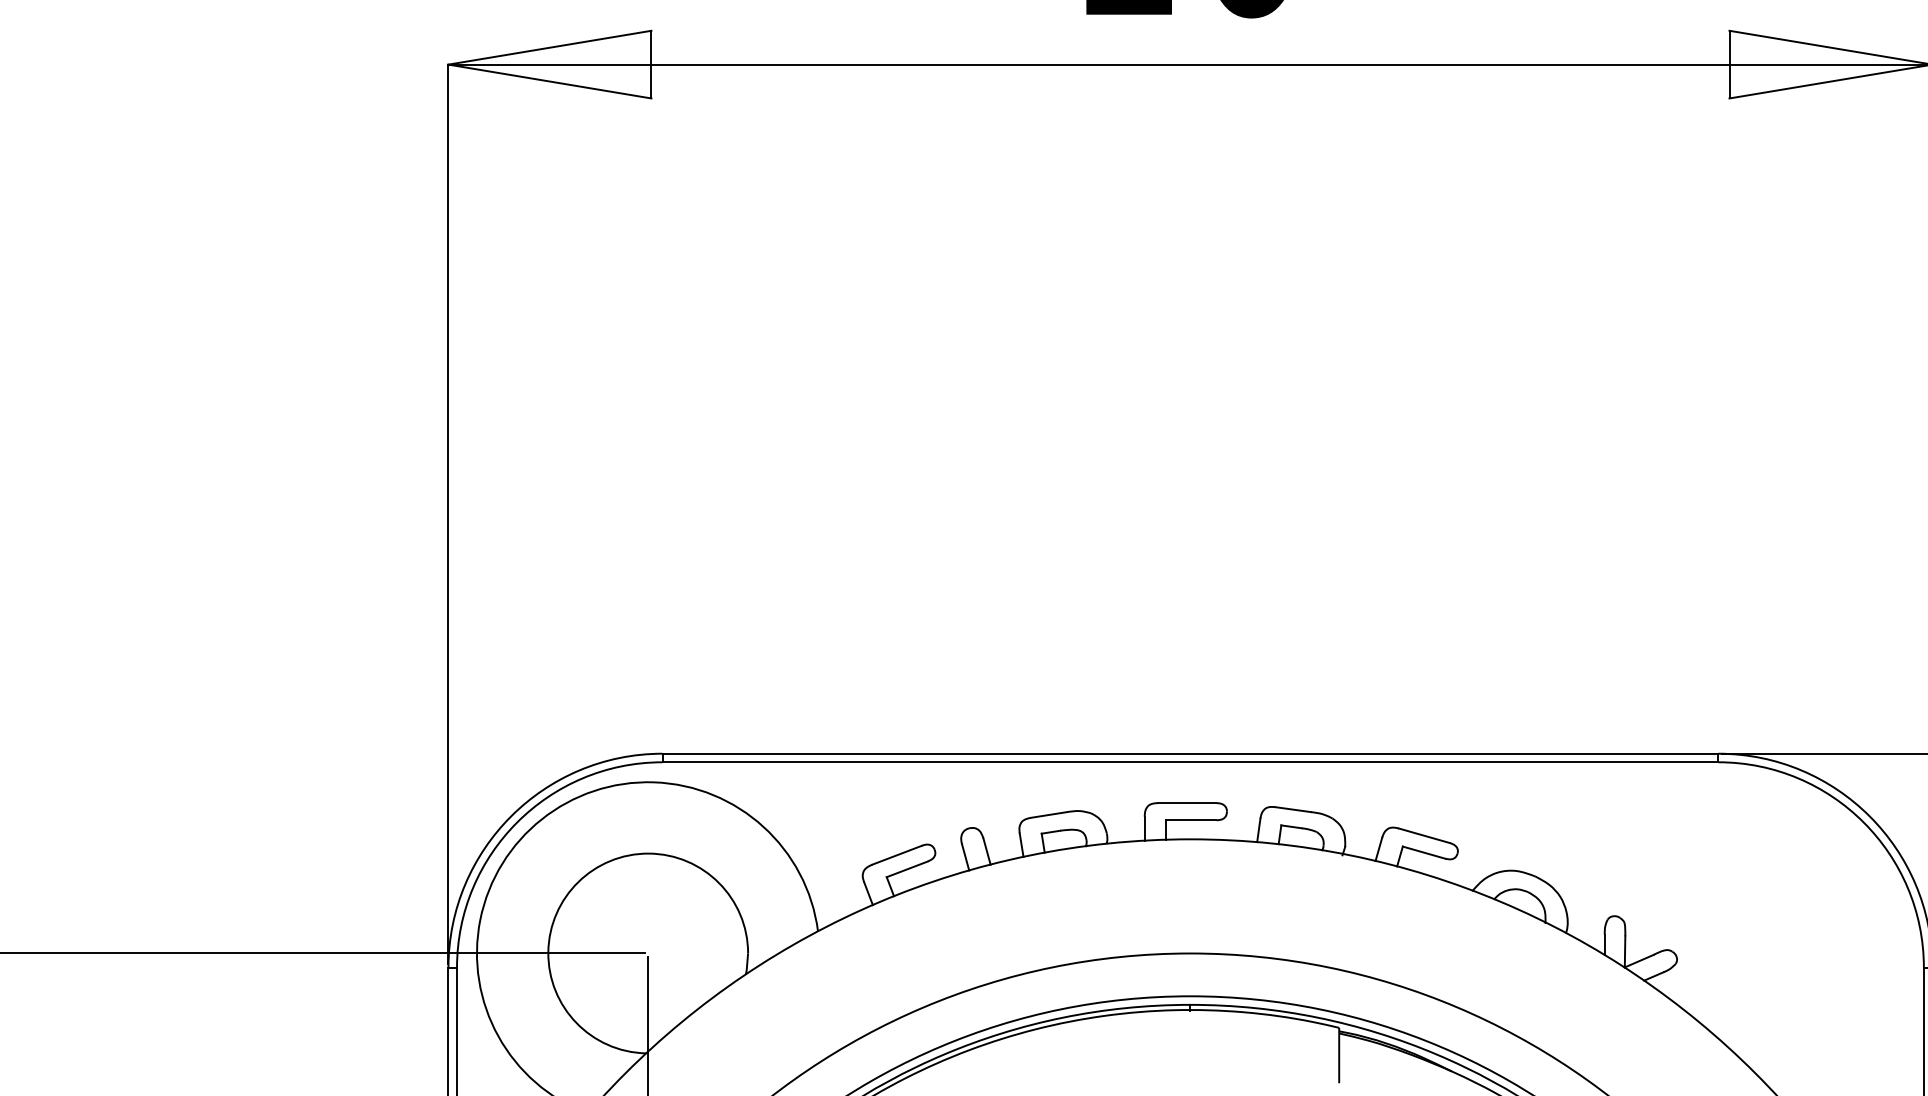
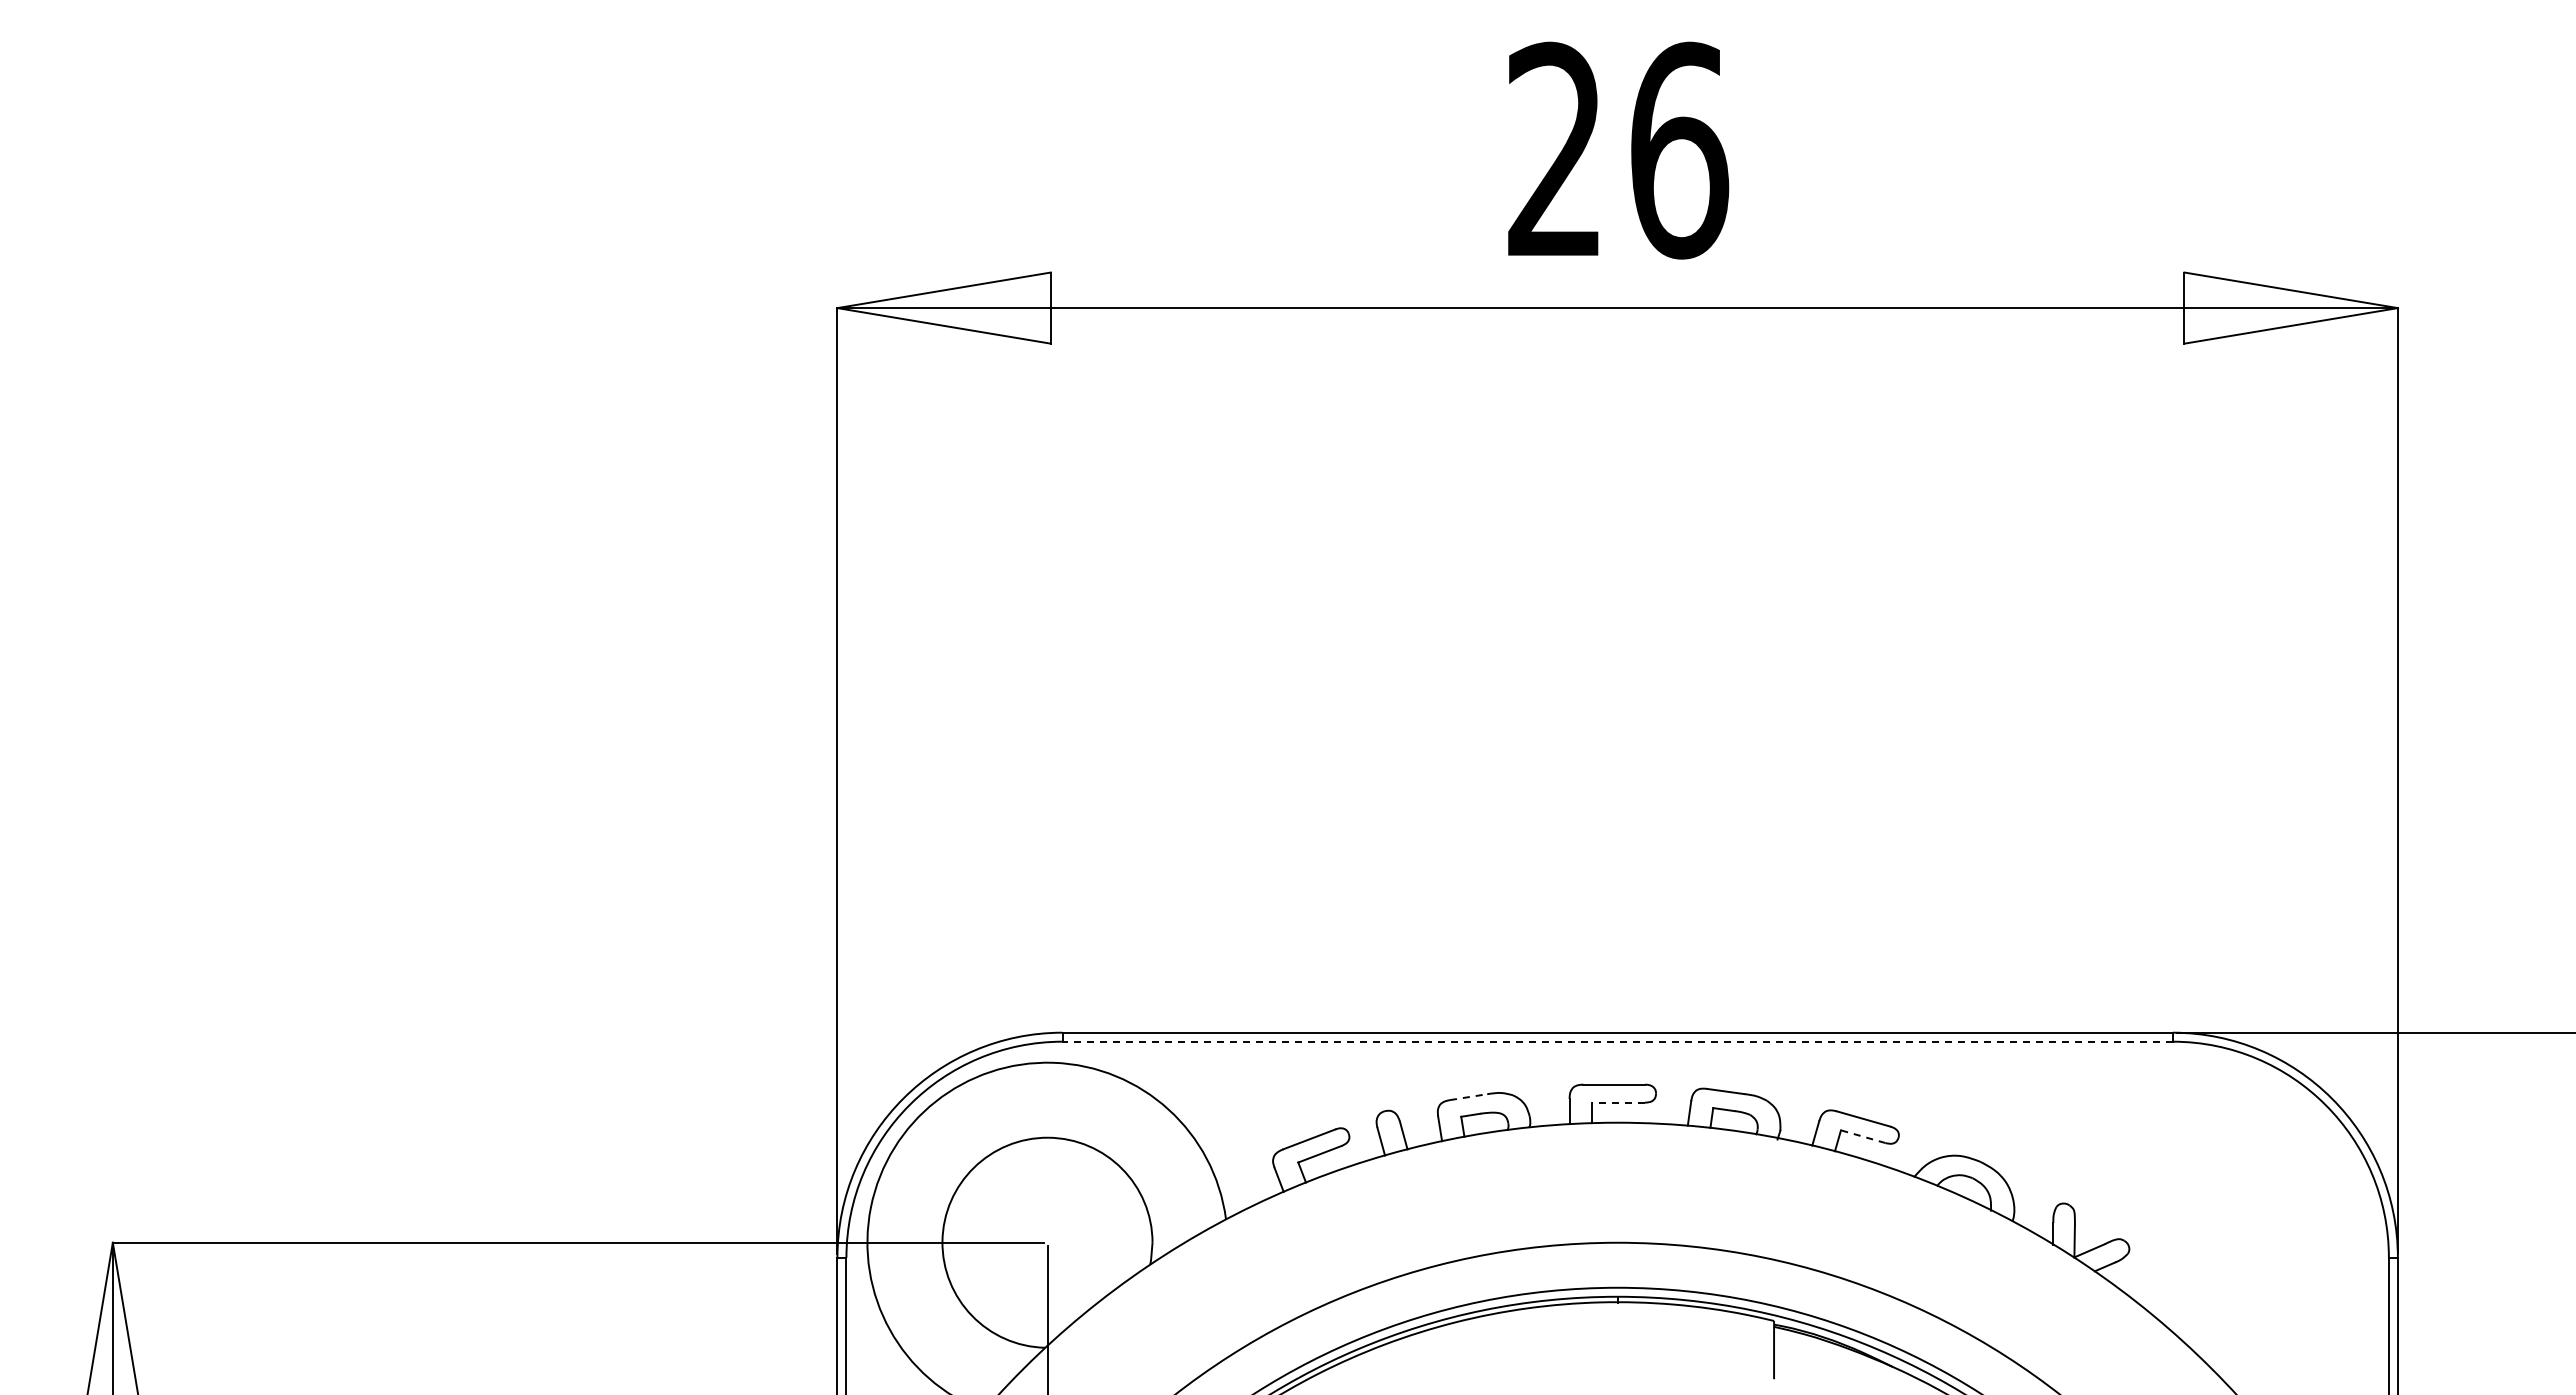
line: (1190, 762) -> (1617, 1041), solid -> dashed
line: (1048, 815) -> (1468, 1097), solid -> dashed
line: (1191, 820) -> (1618, 1102), solid -> dashed
line: (1423, 852) -> (1862, 1136), solid -> dashed

